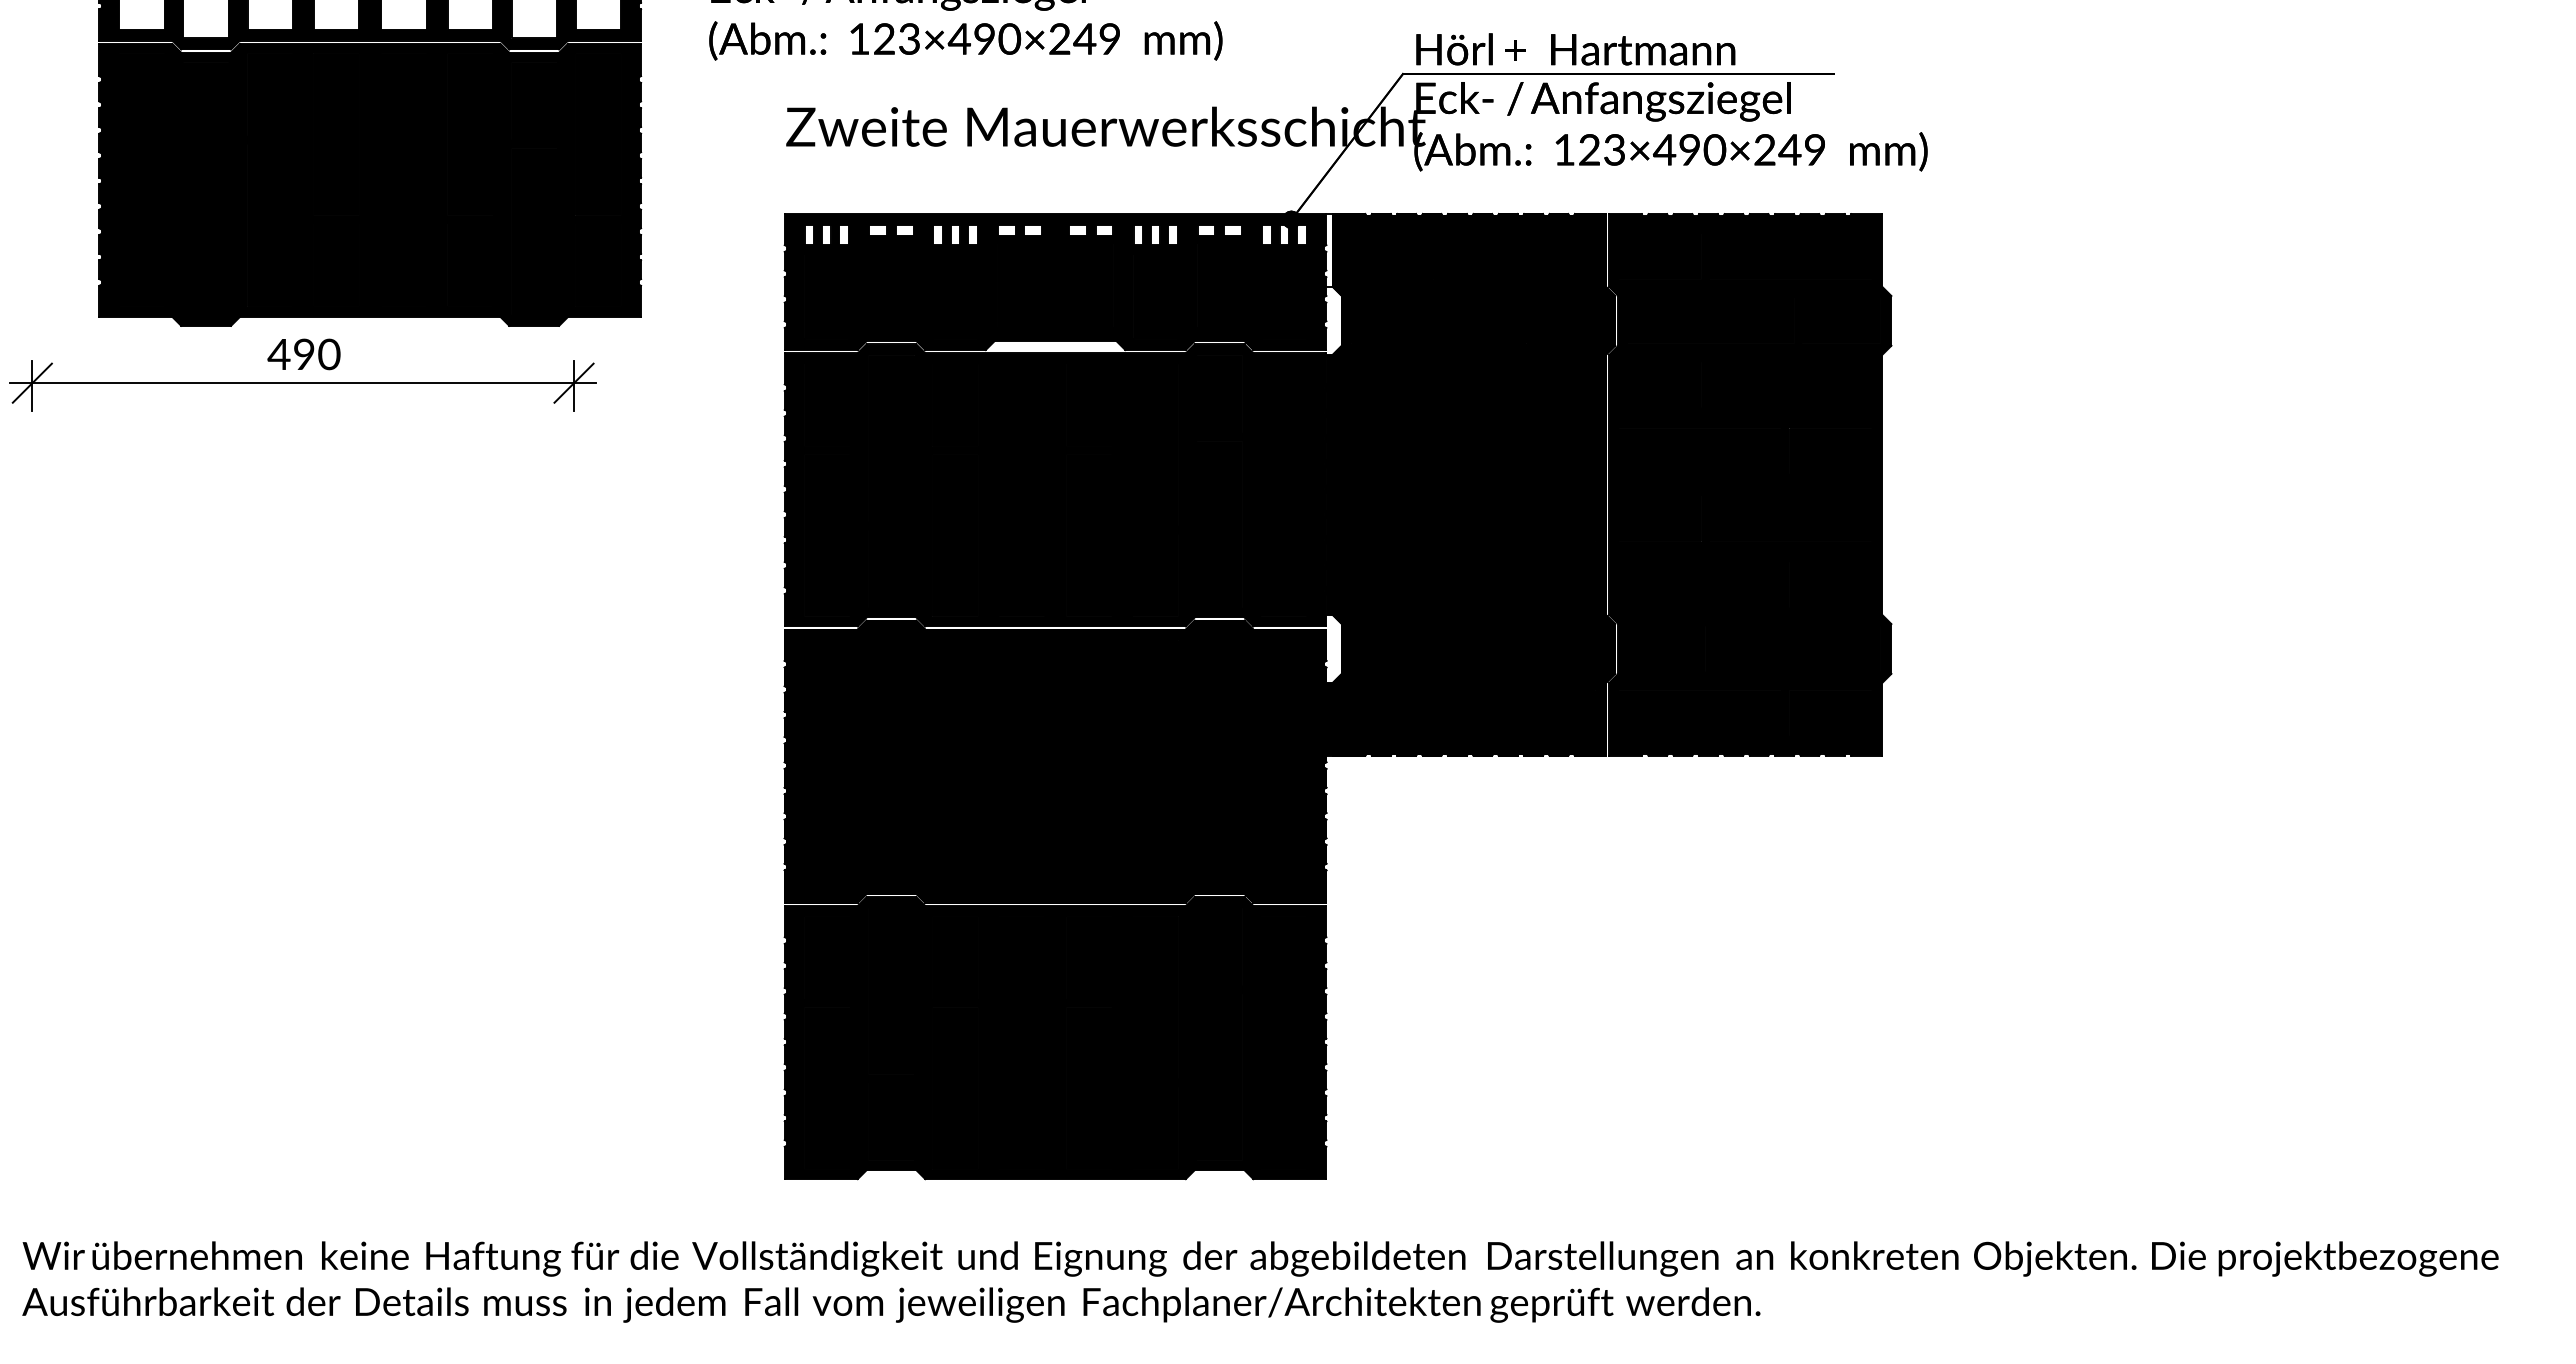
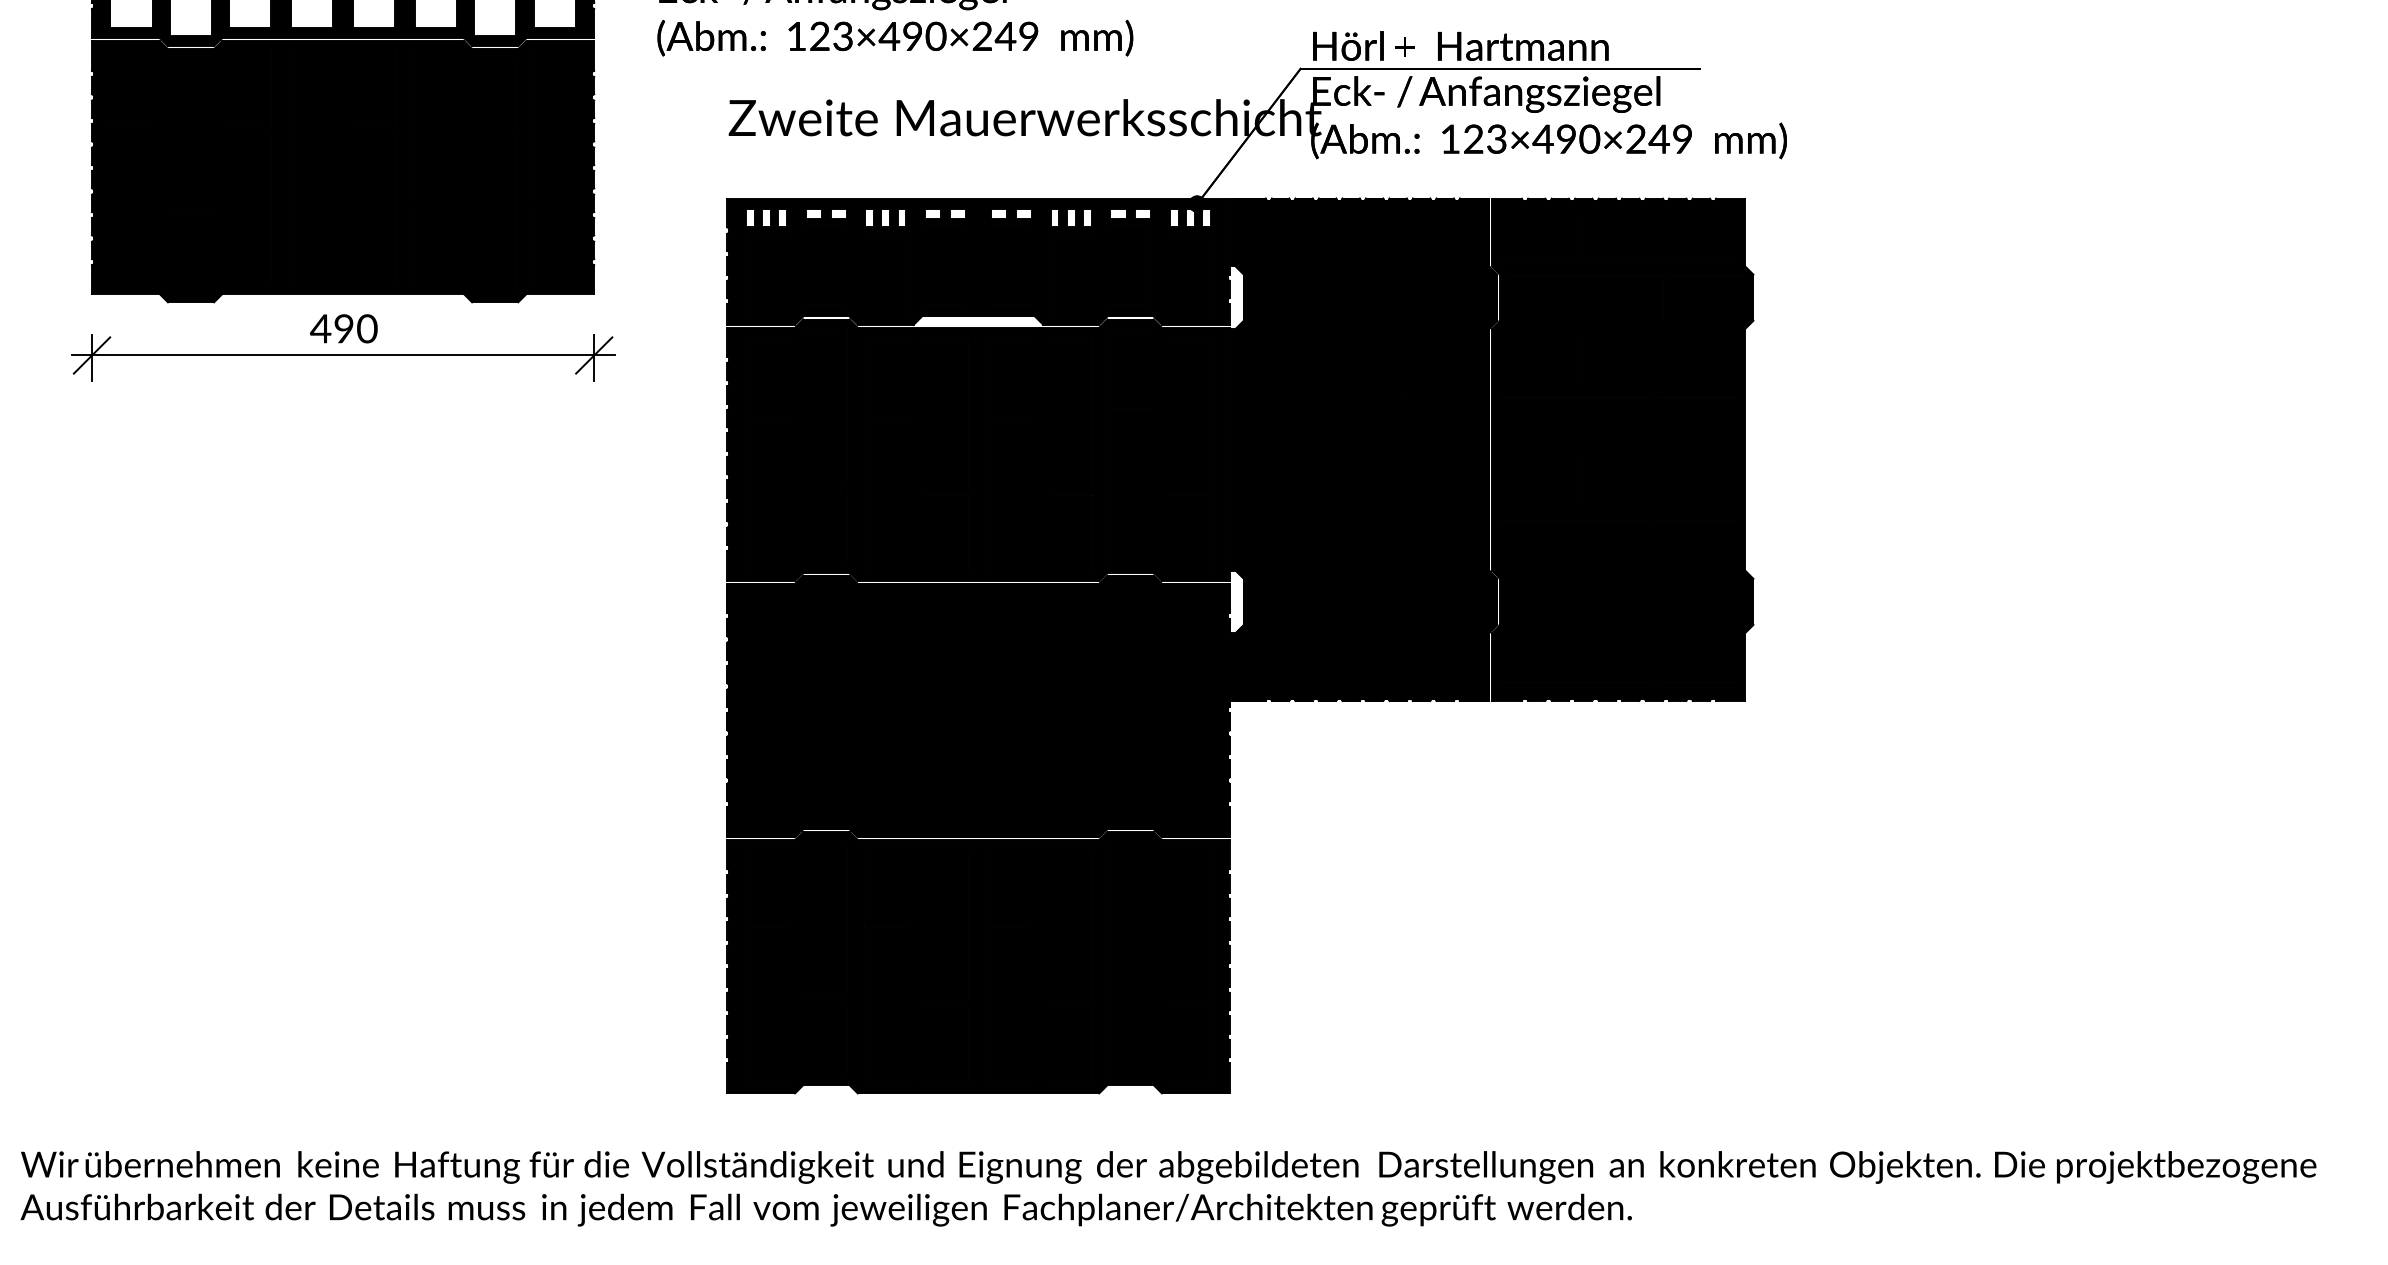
fill: (1328, 250) -> (1231, 232), added
part: (302, 374) -> (342, 347), moved

